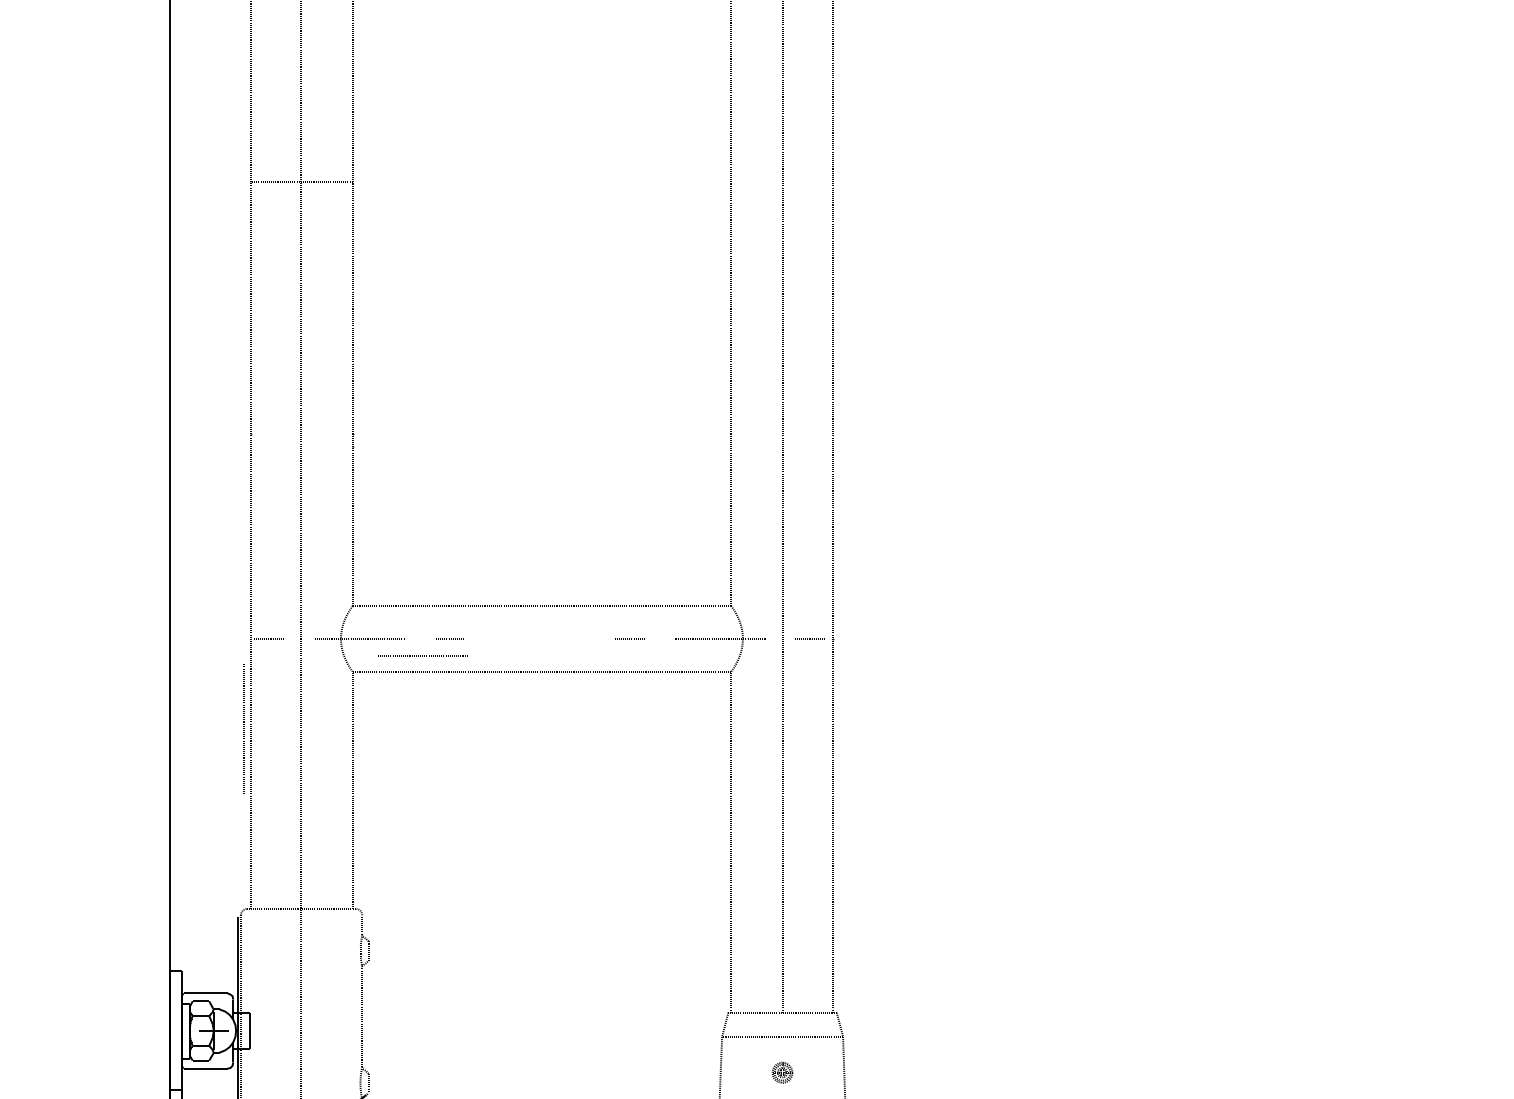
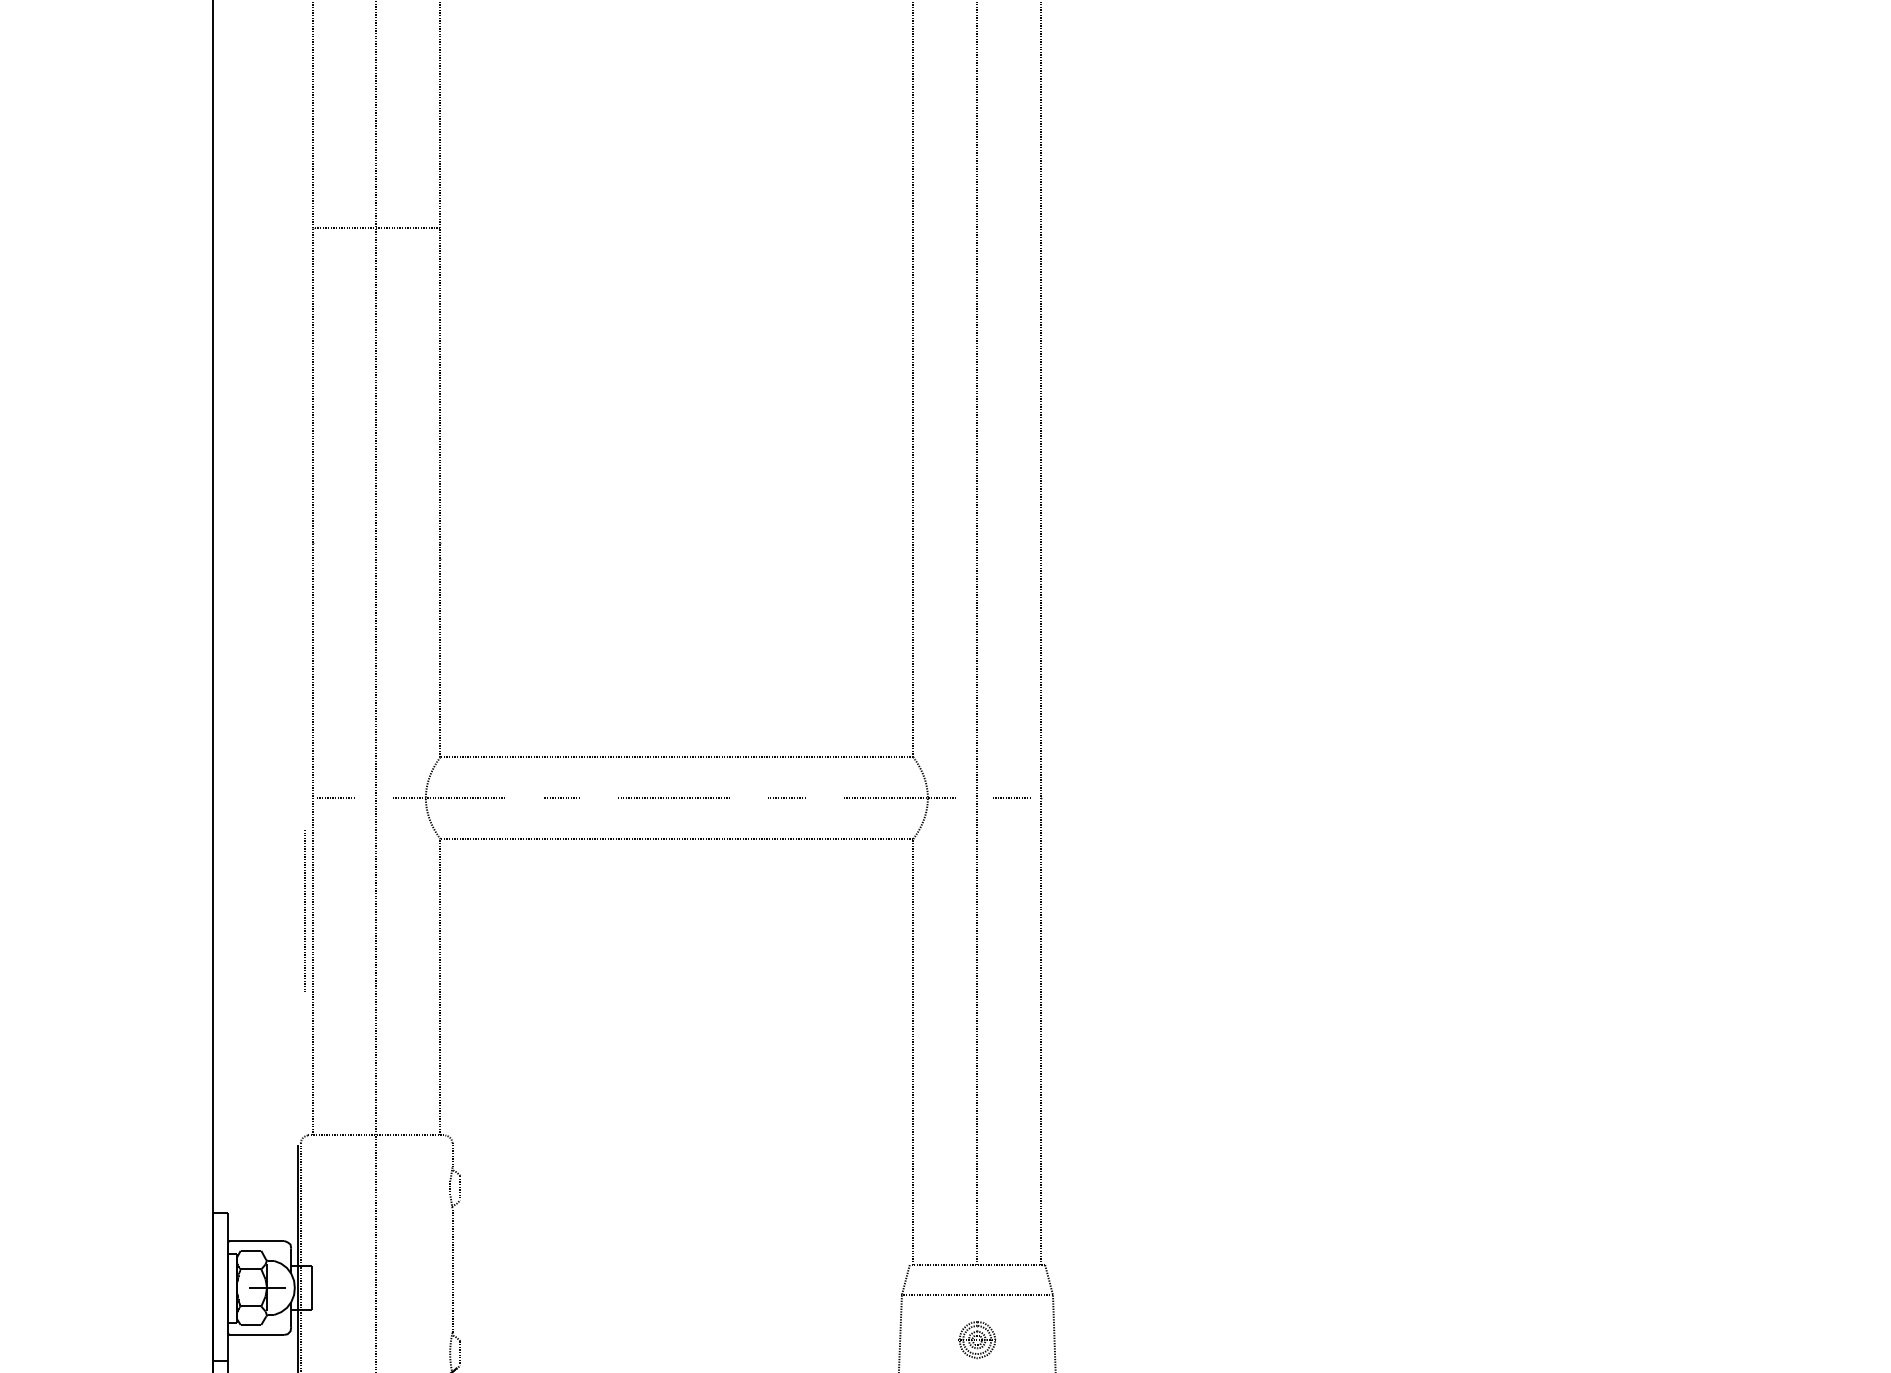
line: (422, 655) -> (673, 797), moved
part: (782, 1072) -> (977, 1339), size x1.43

